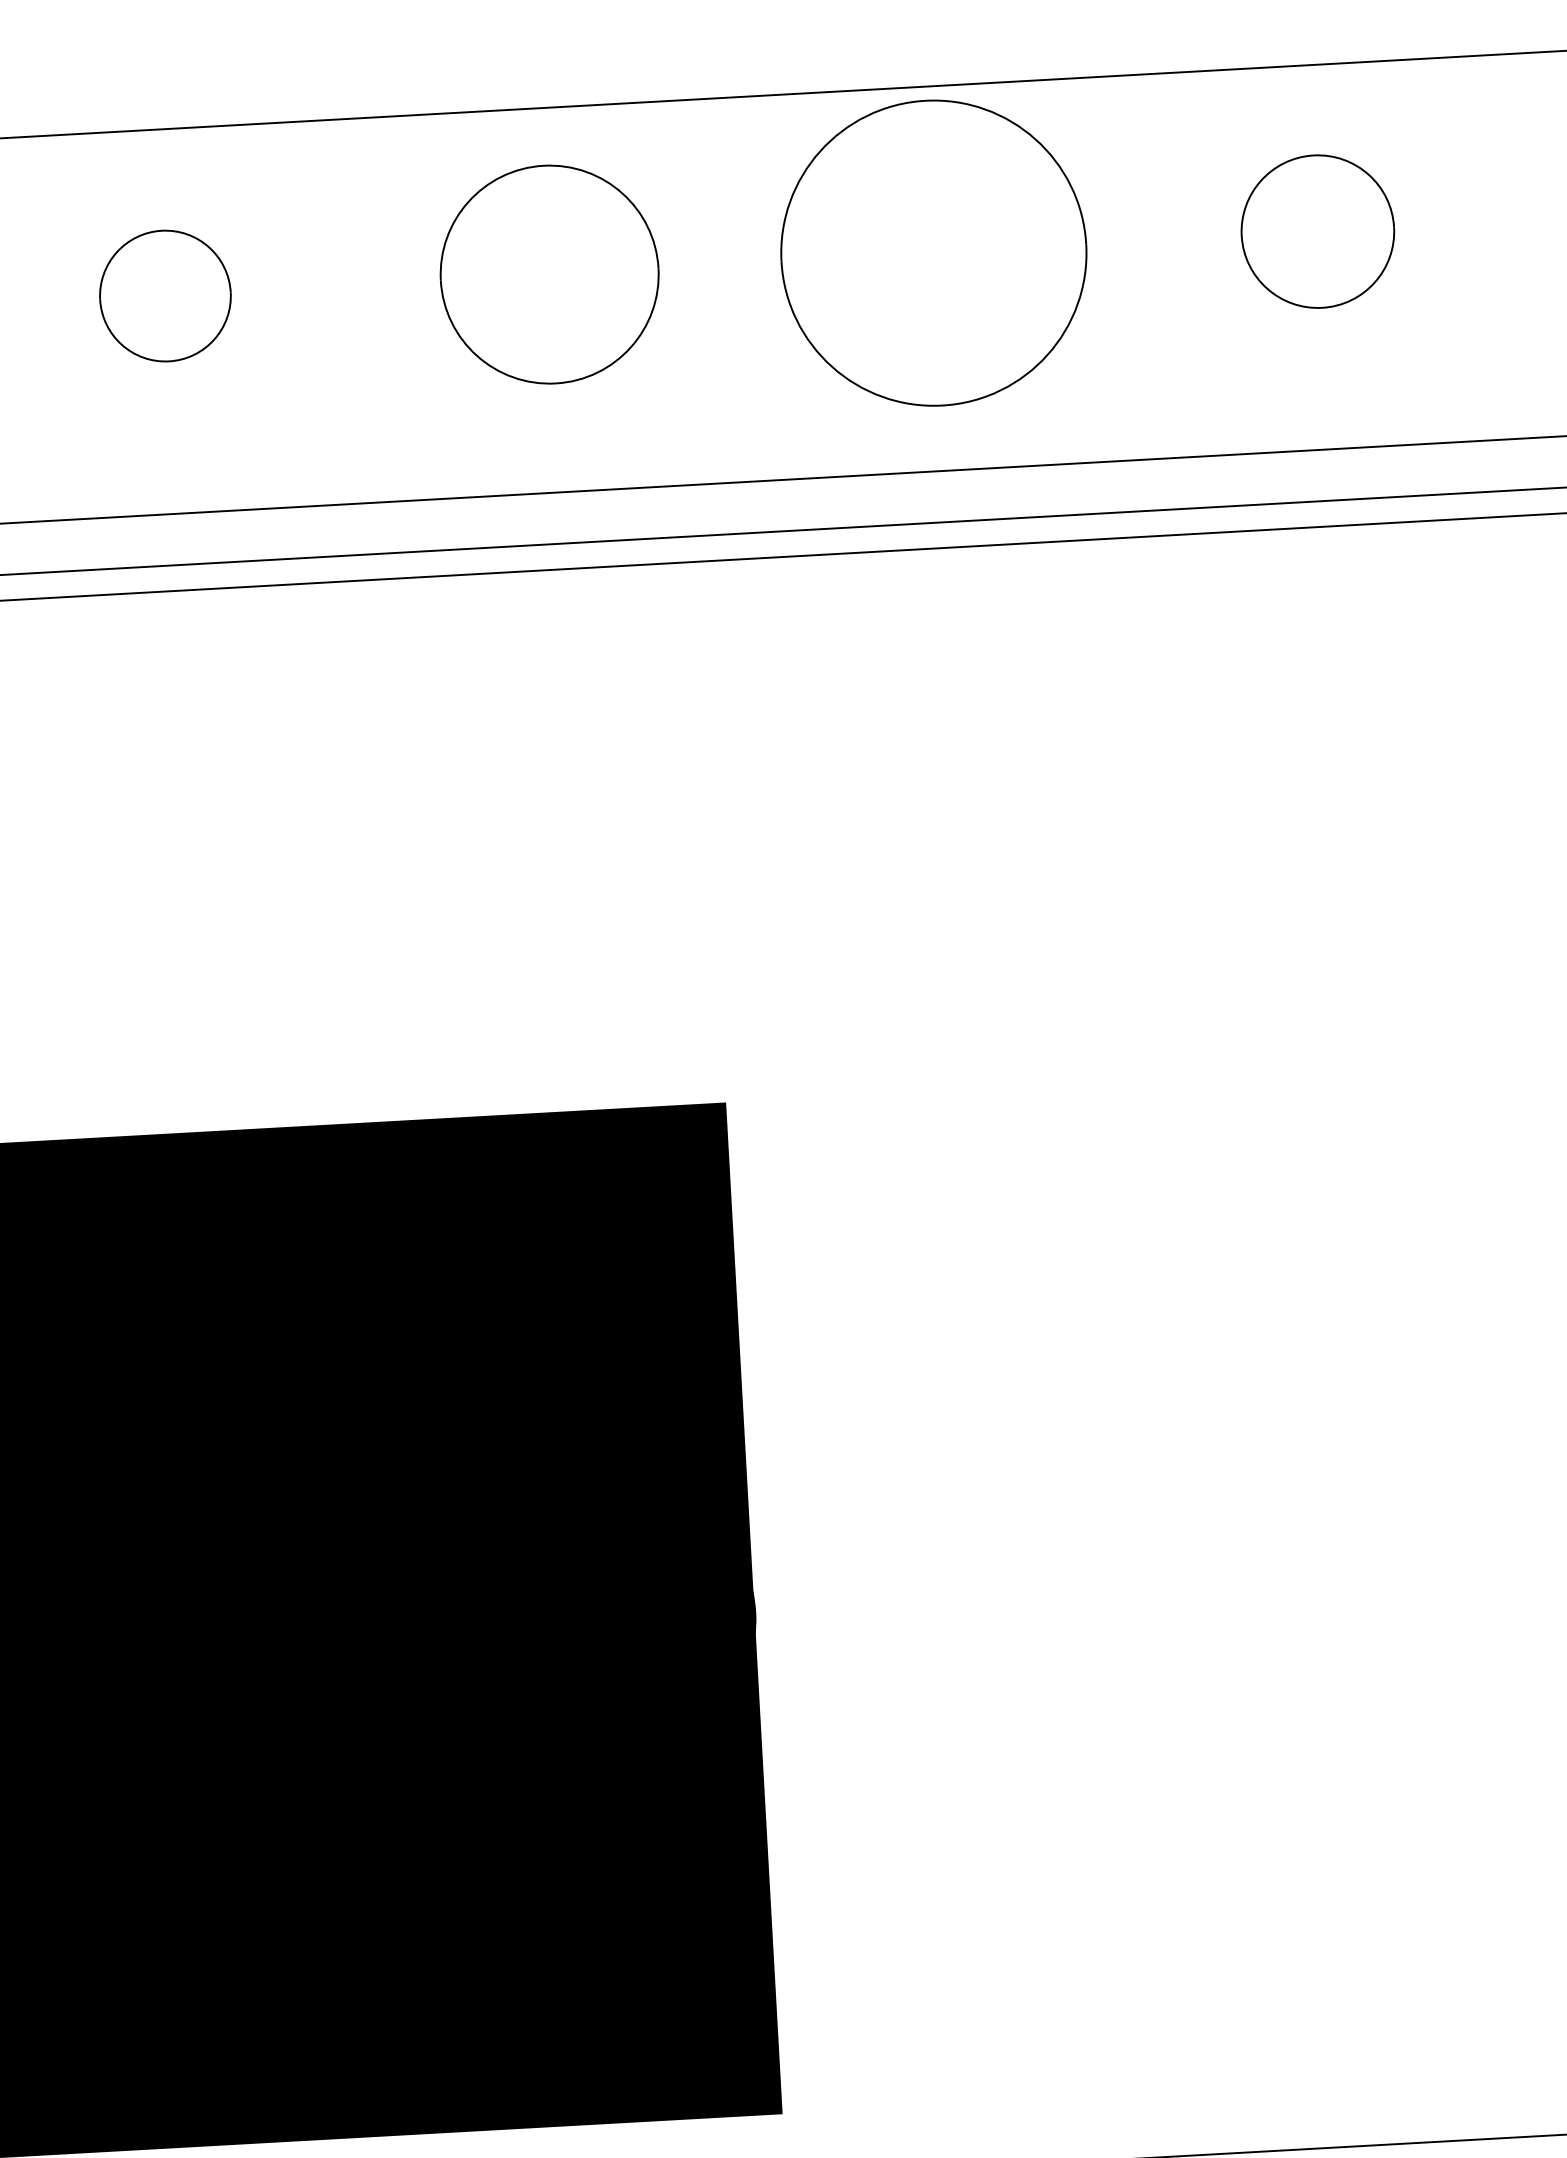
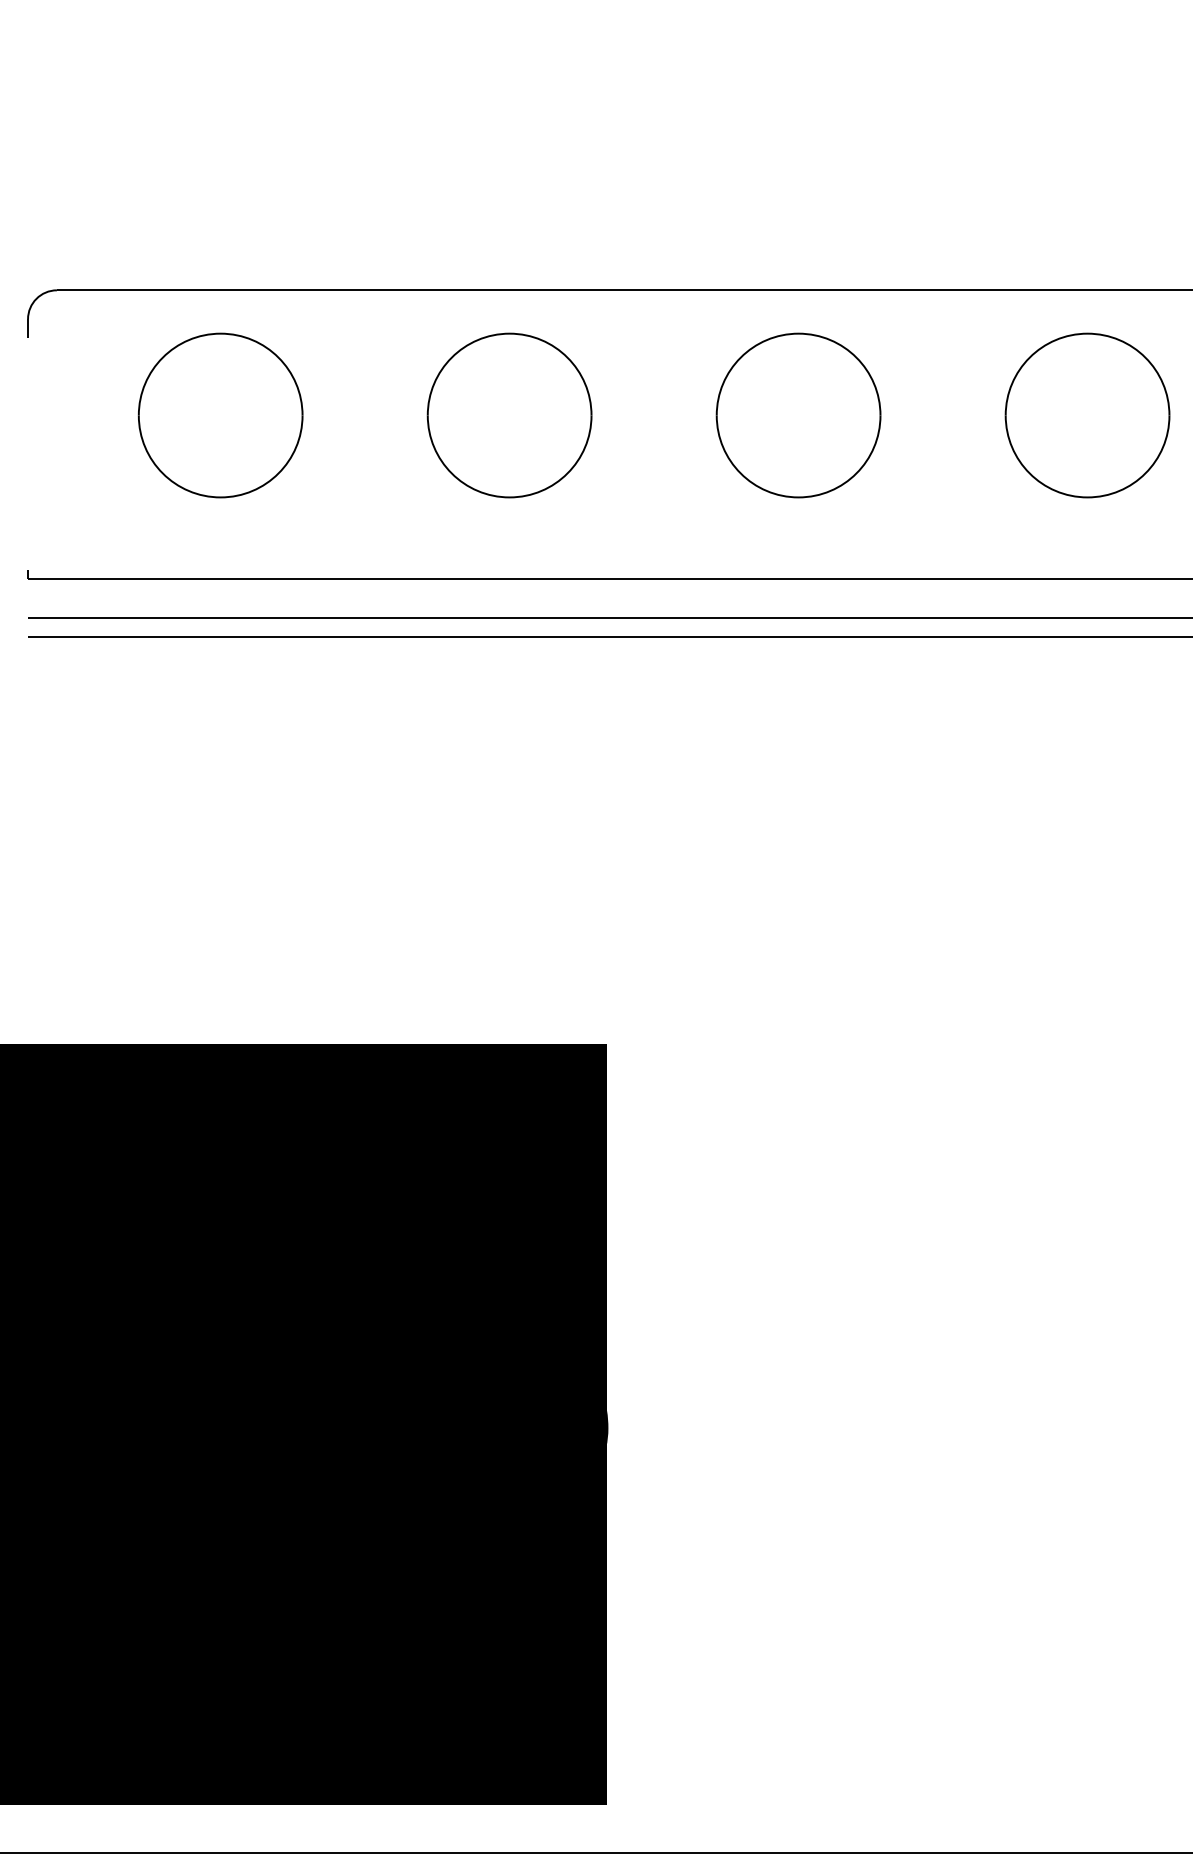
part: (1317, 231) -> (1087, 415), size x1.43
part: (933, 253) -> (798, 415), size x0.71
part: (165, 296) -> (220, 415), size x1.67

